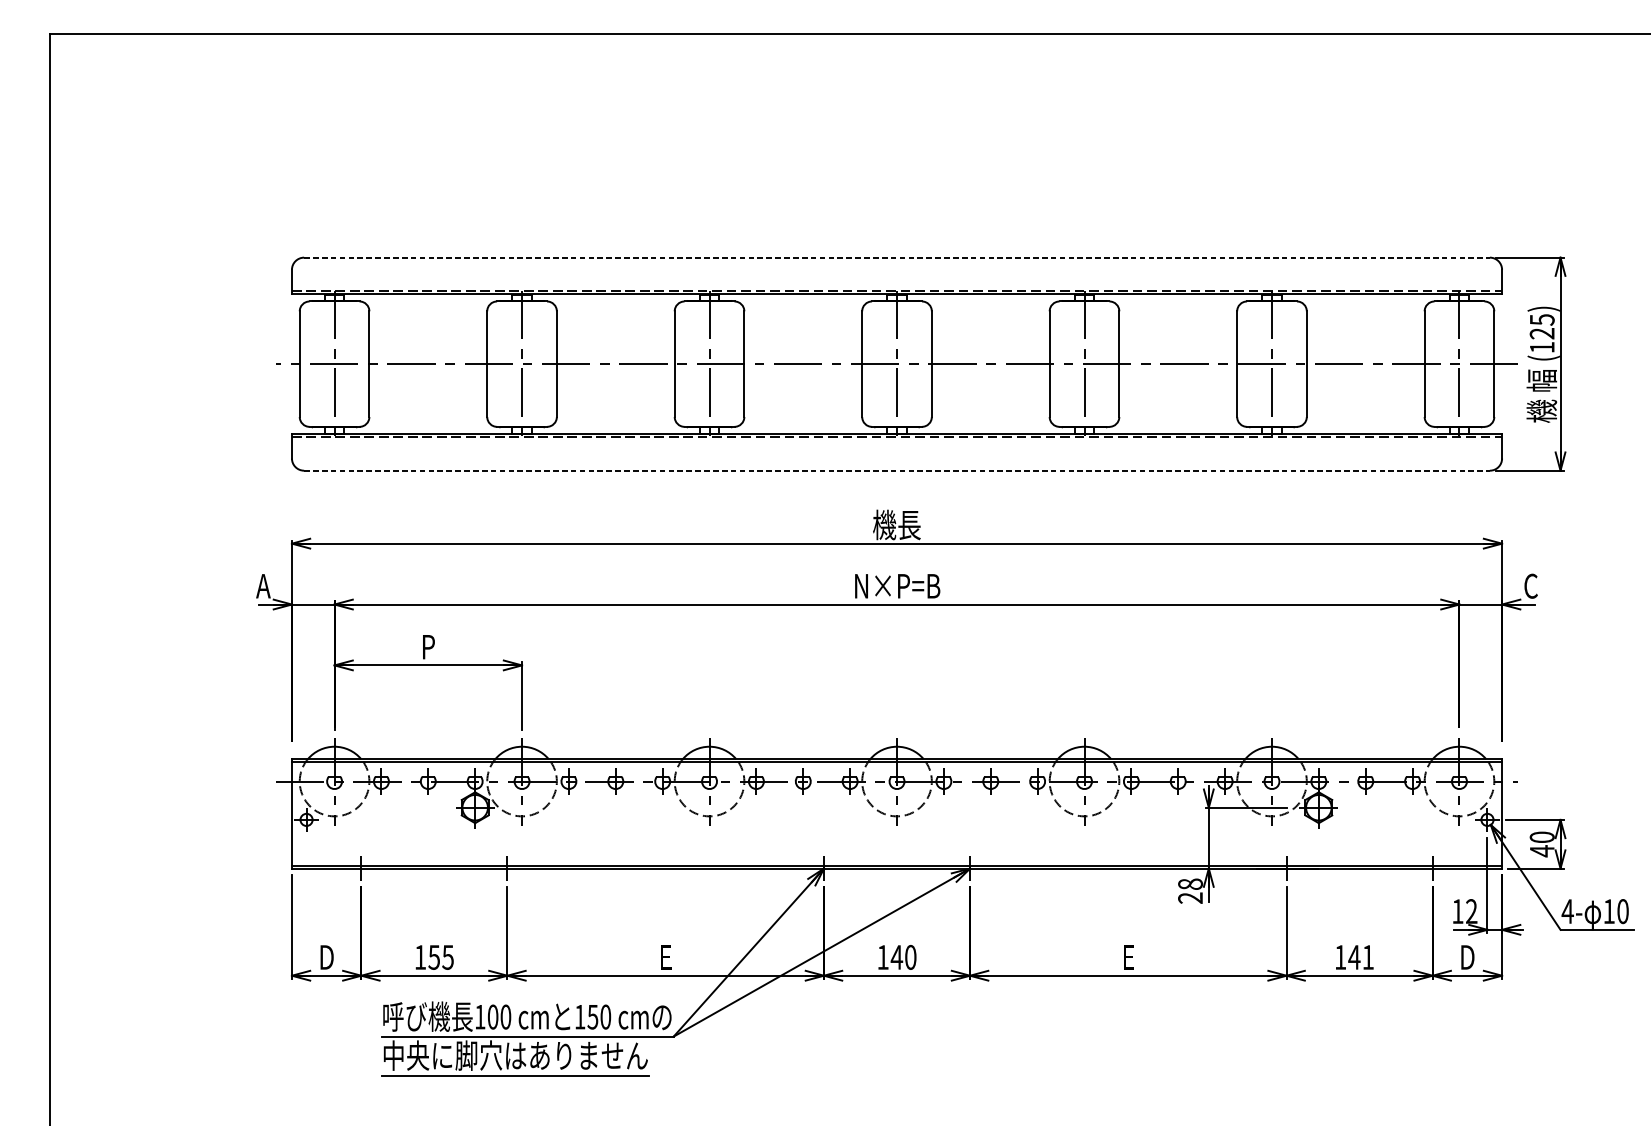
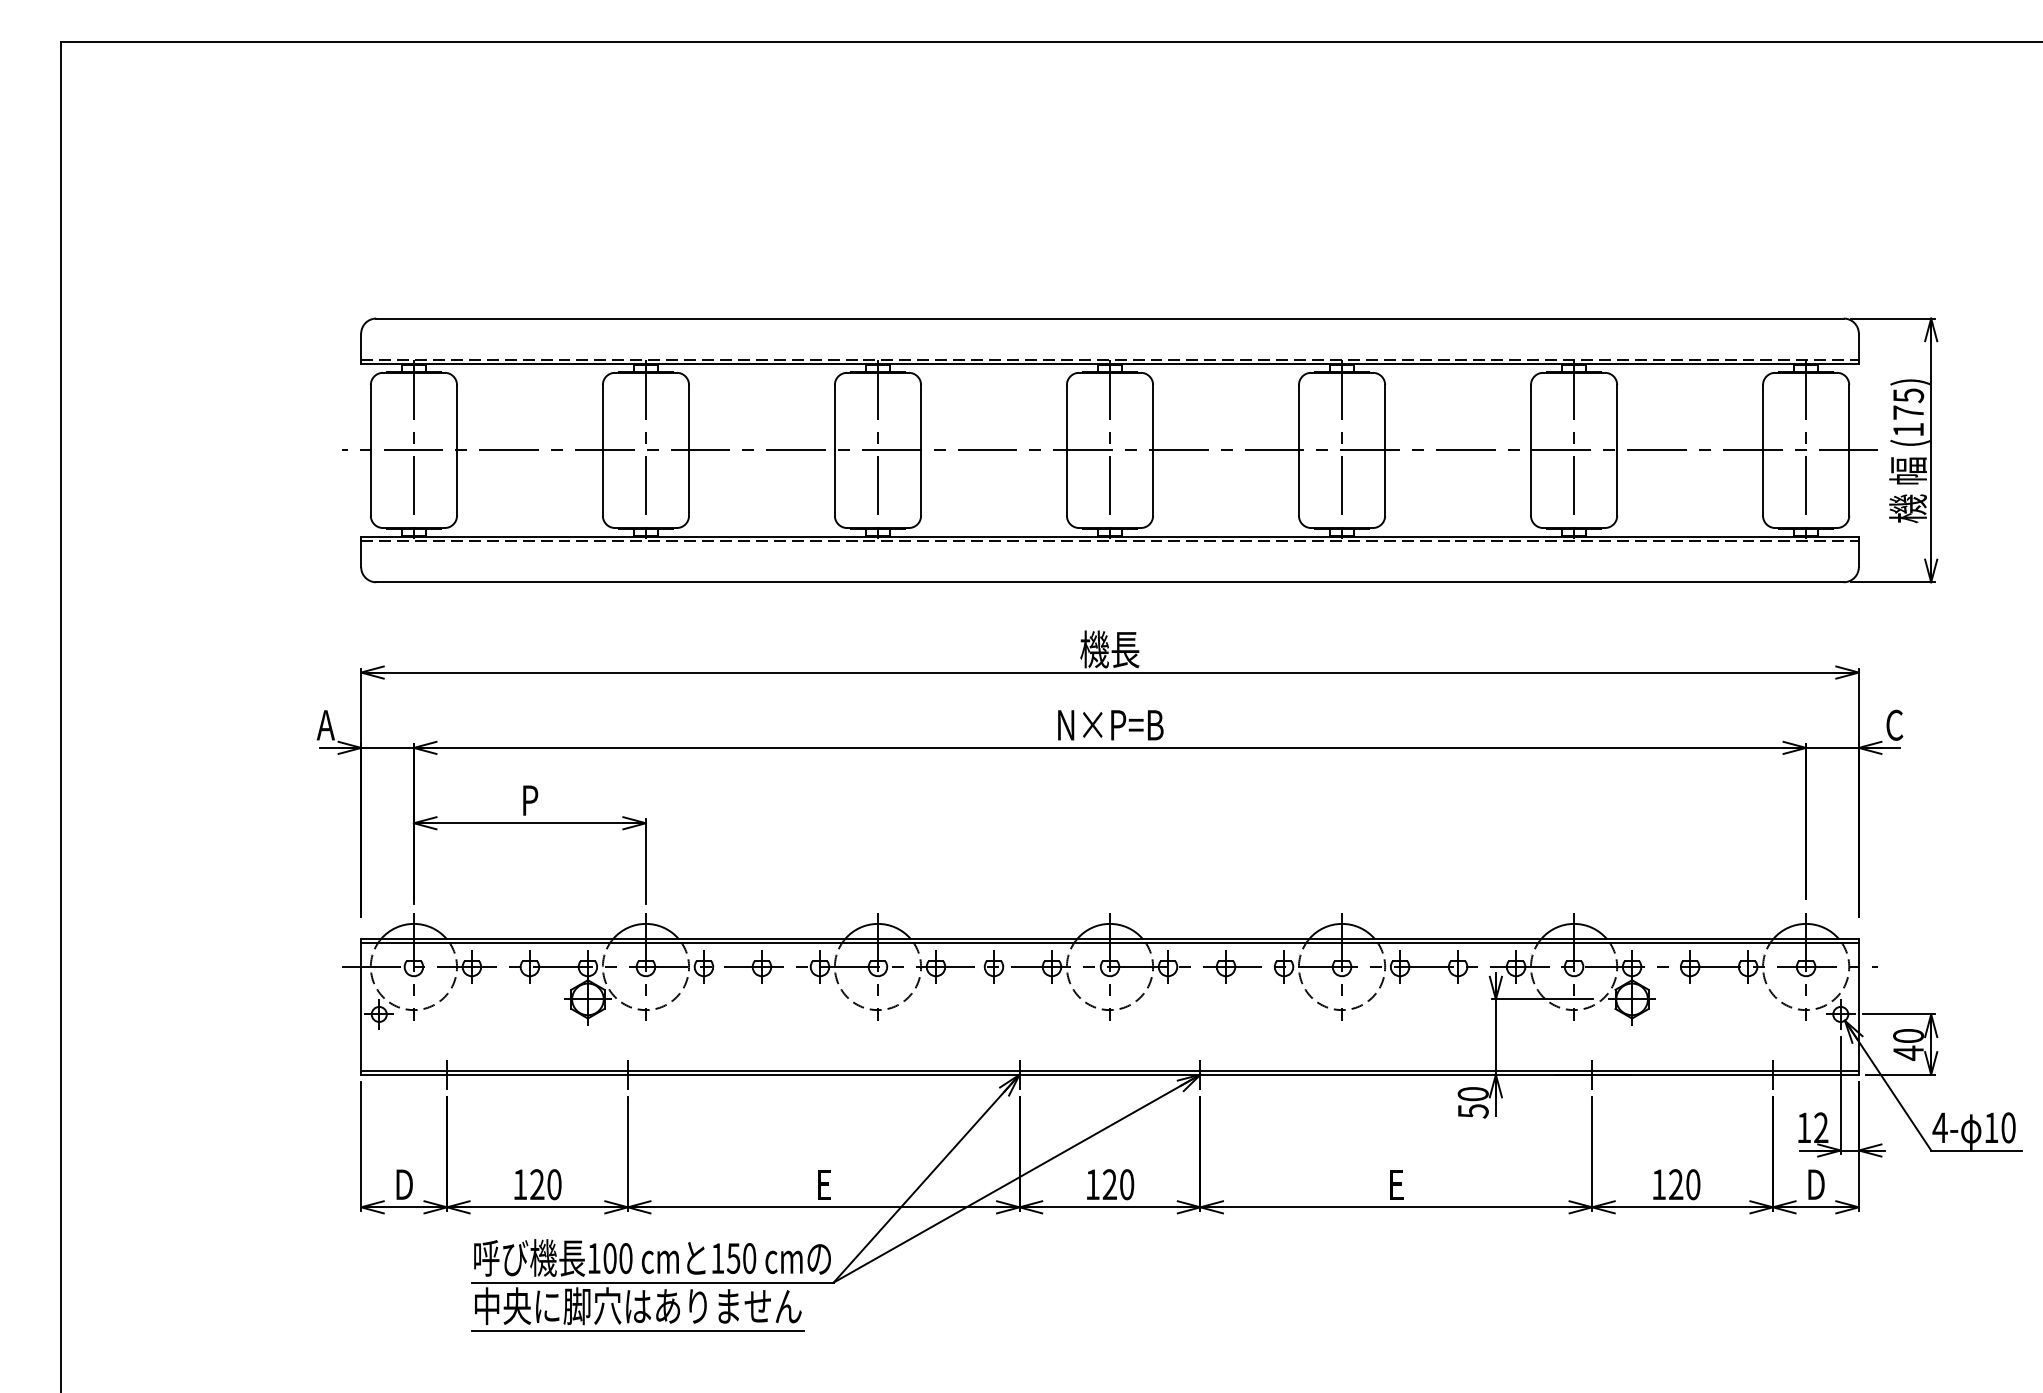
line: (897, 257) -> (1110, 318), dashed -> solid
text: (1542, 333) -> (1908, 412), (125) -> (175)
line: (897, 470) -> (1110, 582), dashed -> solid
text: (1189, 891) -> (1472, 1102), 28 -> 50
text: (440, 957) -> (545, 1184), 155 -> 120
text: (896, 957) -> (1109, 1184), 140 -> 120
text: (1361, 957) -> (1684, 1184), 141 -> 120

